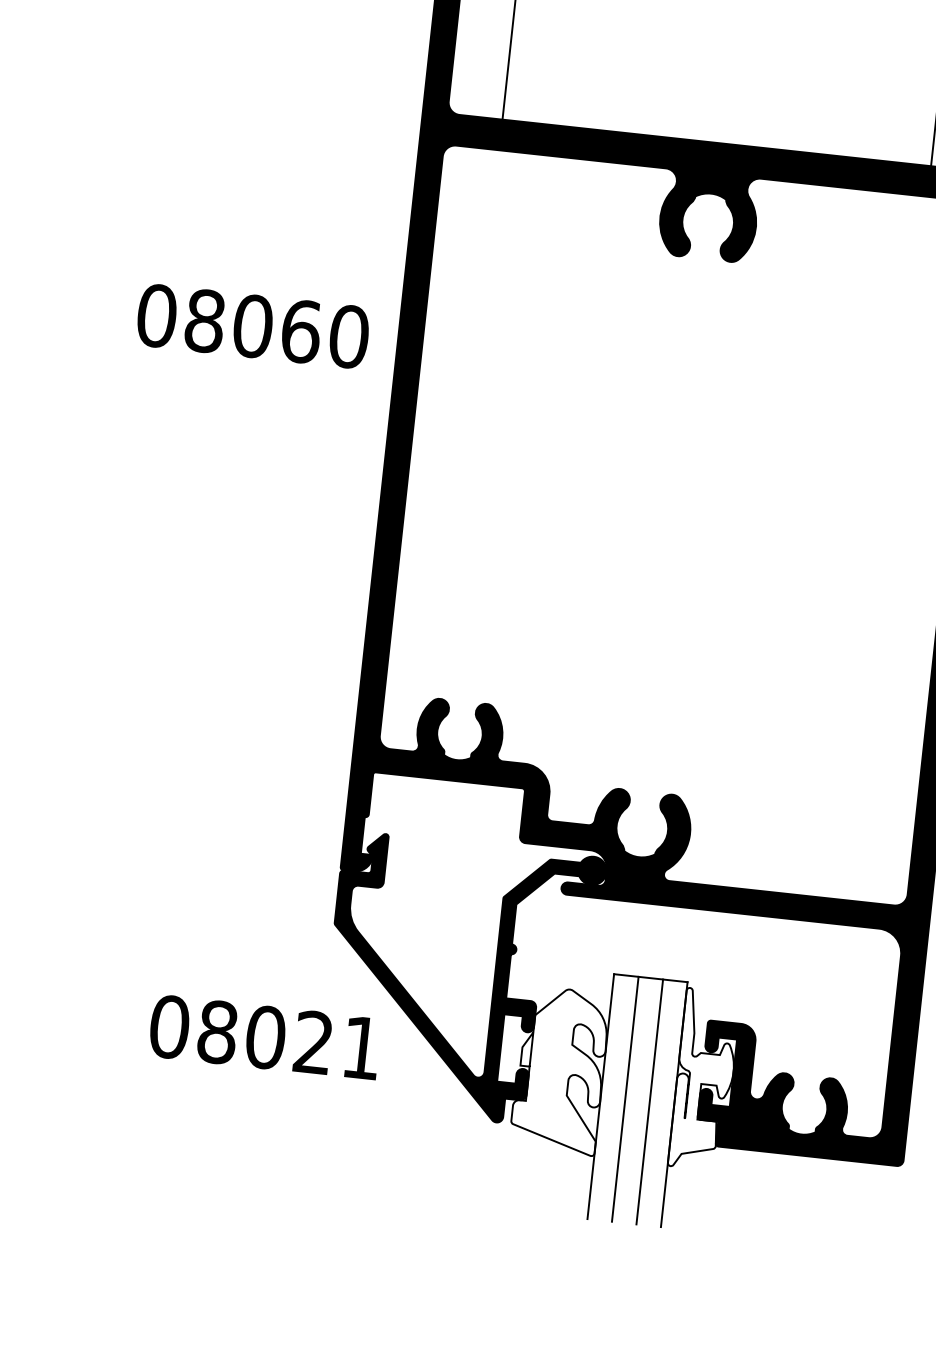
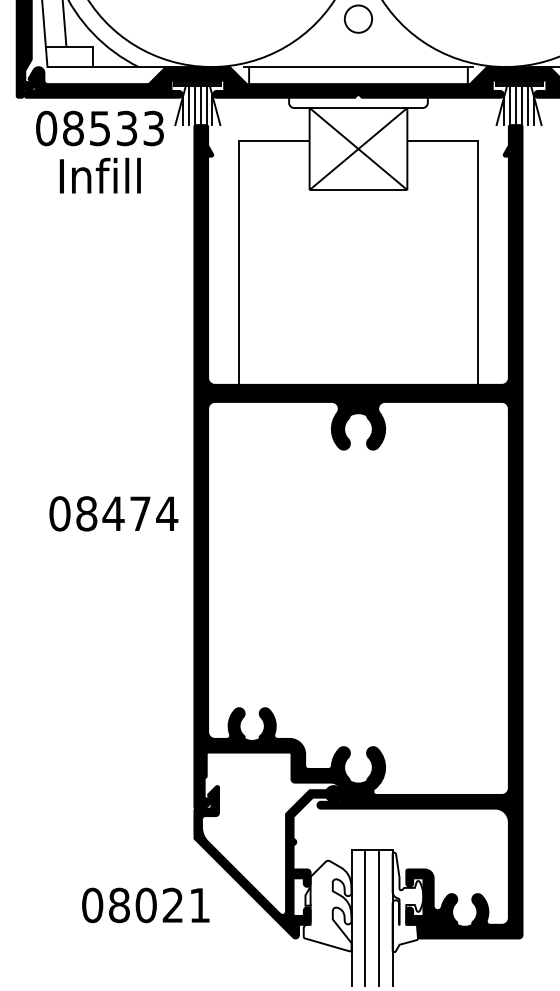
text: (301, 330) -> (140, 513), 08060 -> 08474
text: (264, 1037) -> (145, 905), moved

